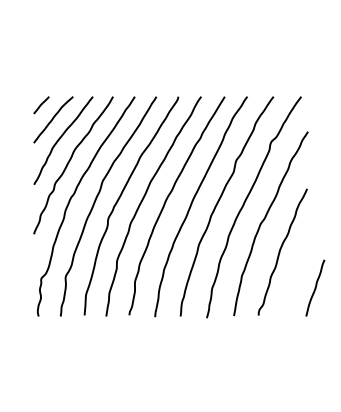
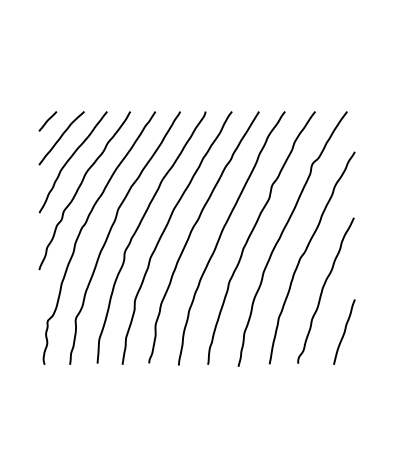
curve: (315, 287) -> (344, 331), moved

